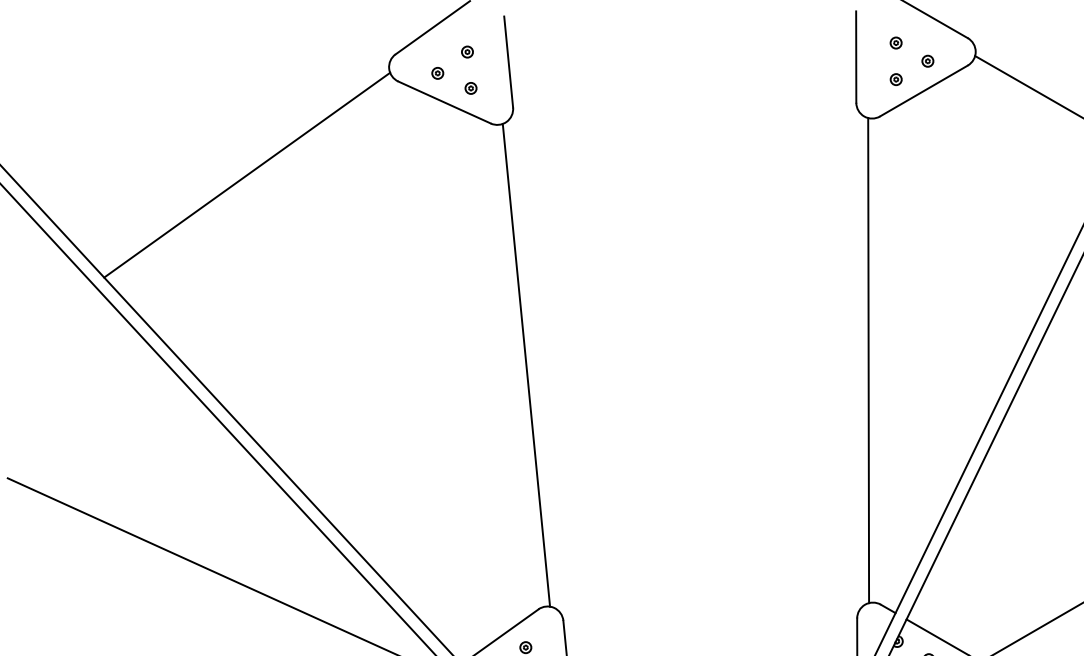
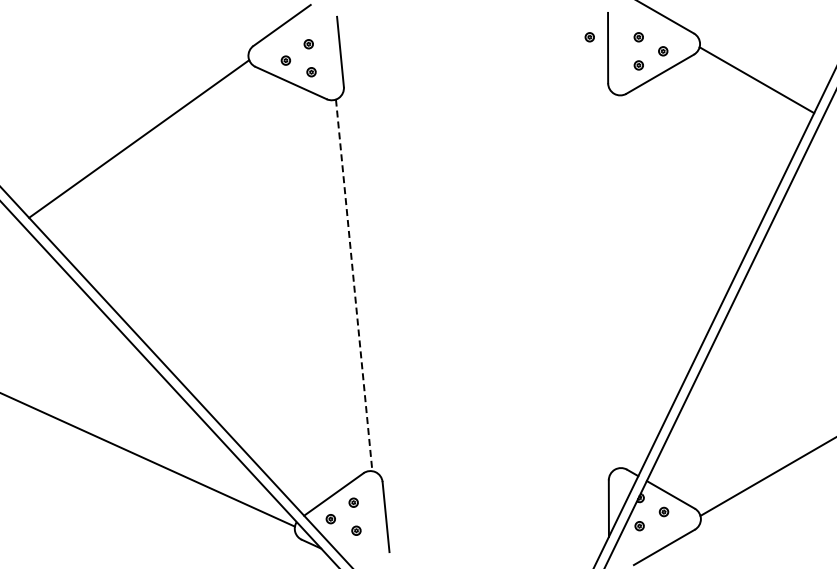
part: (832, 43) -> (589, 37), added
line: (868, 360) -> (617, 281), removed
line: (526, 365) -> (354, 285), solid -> dashed

